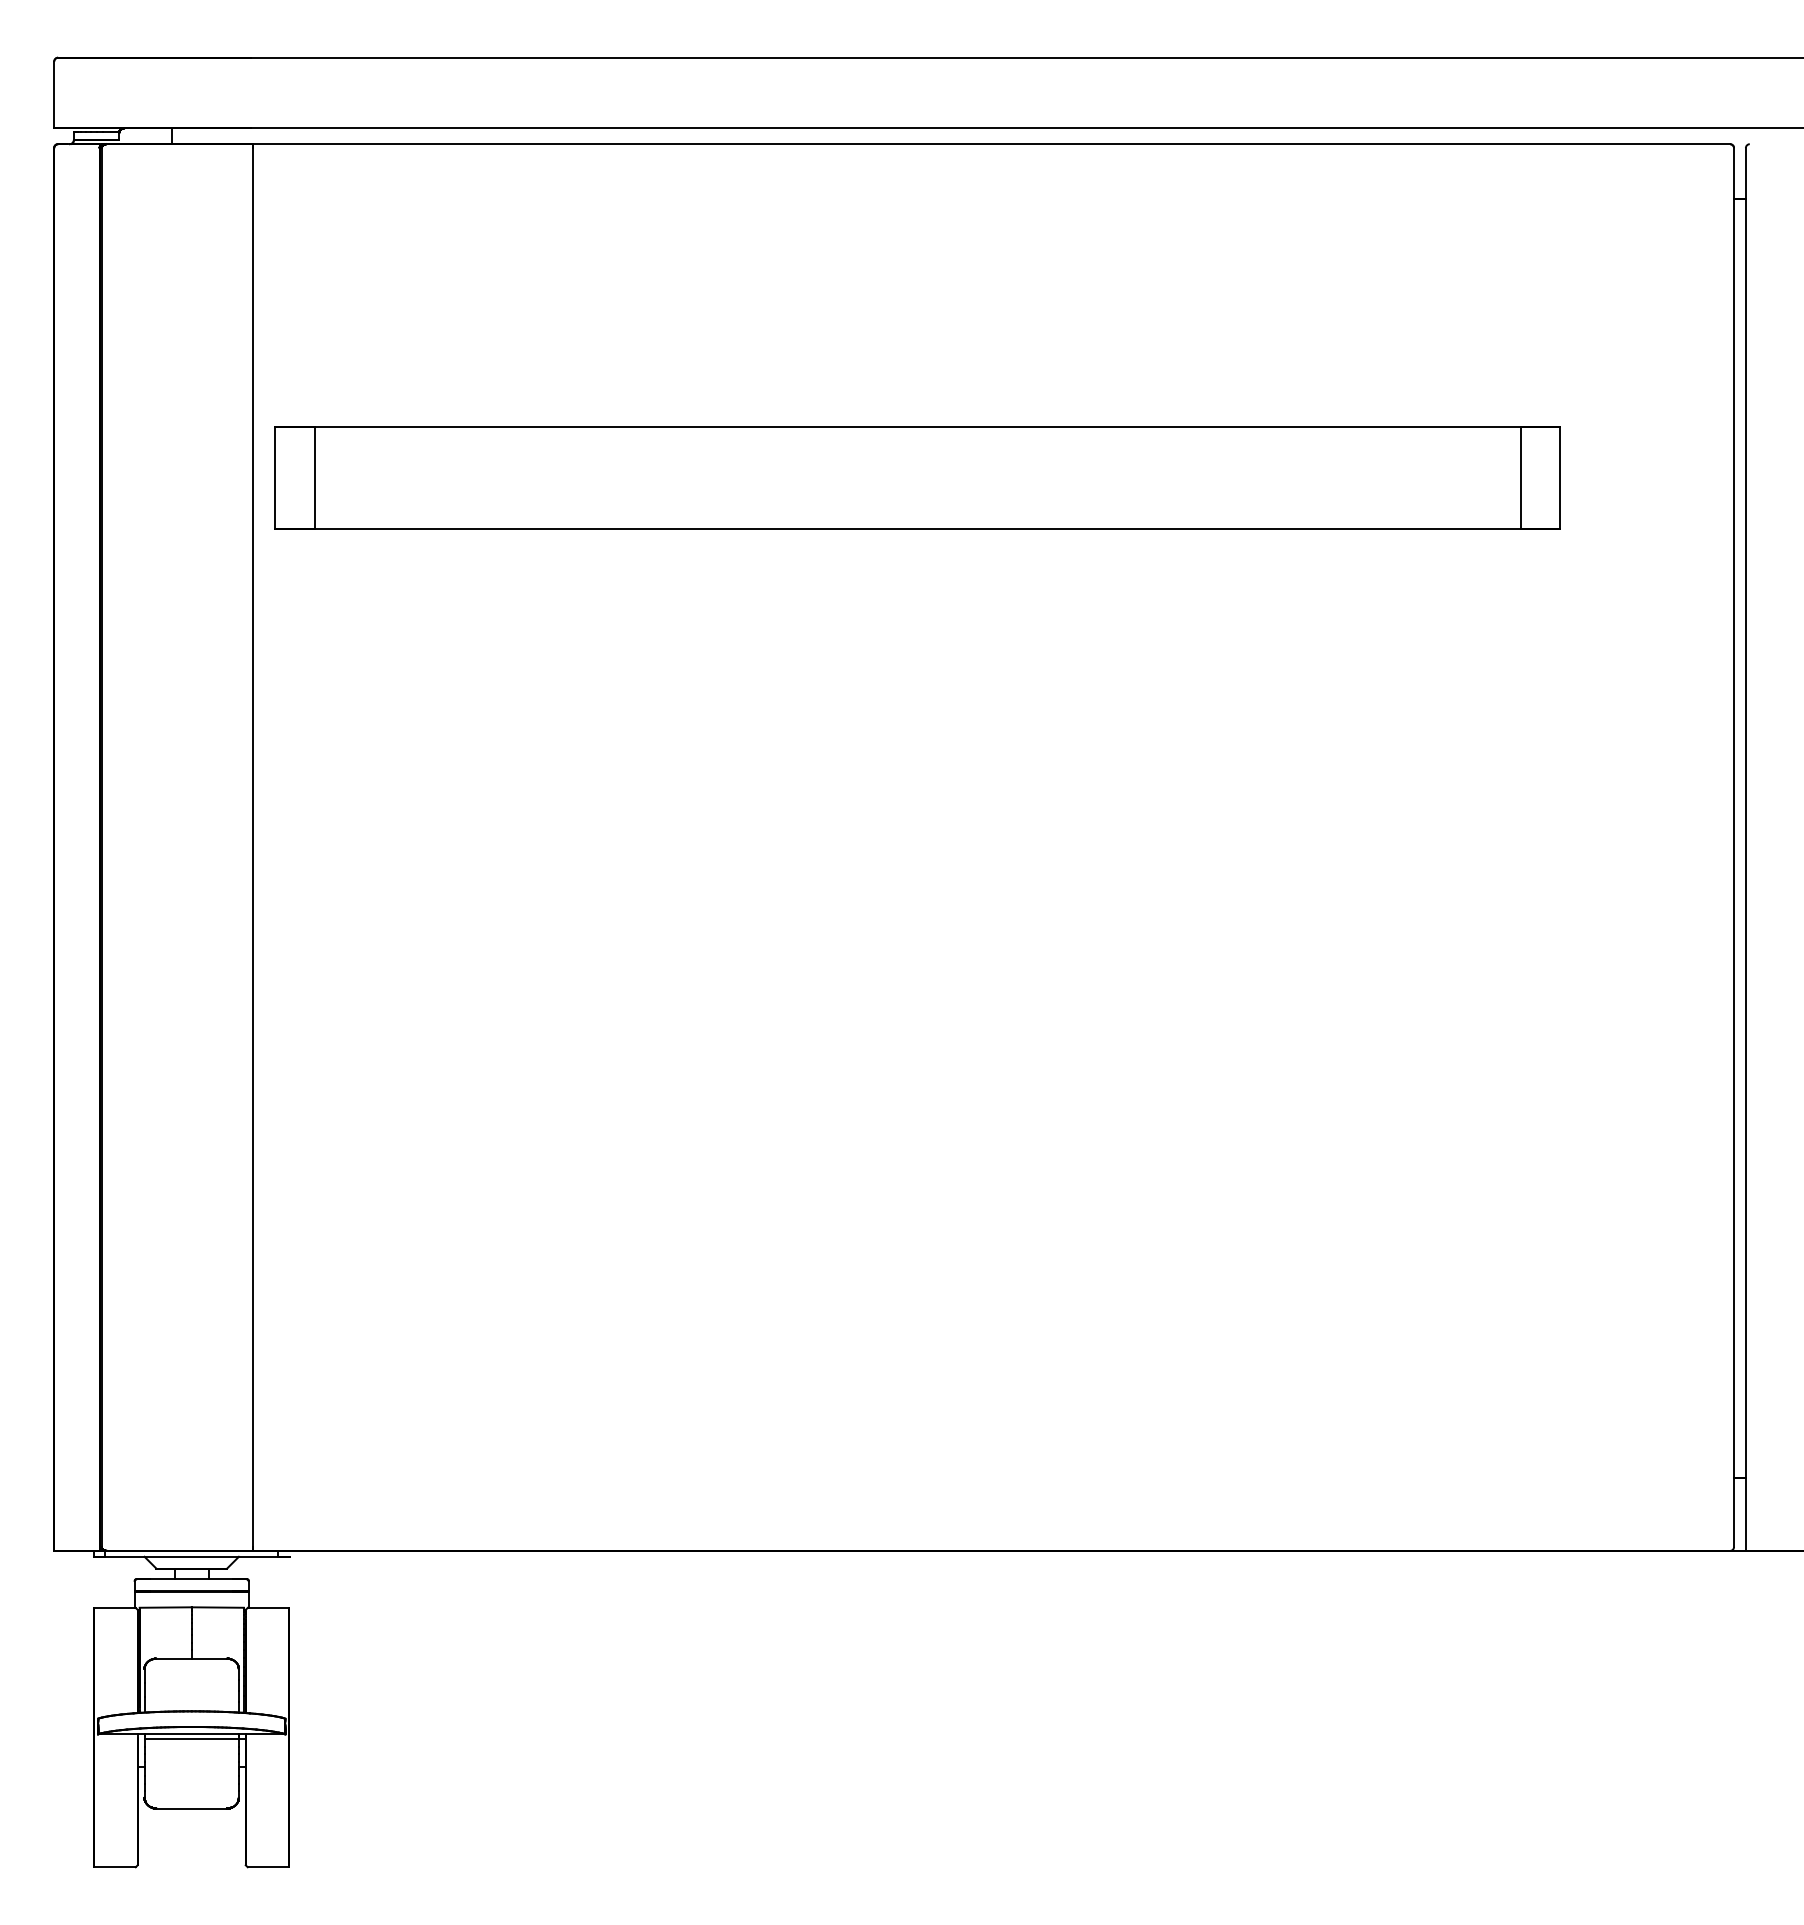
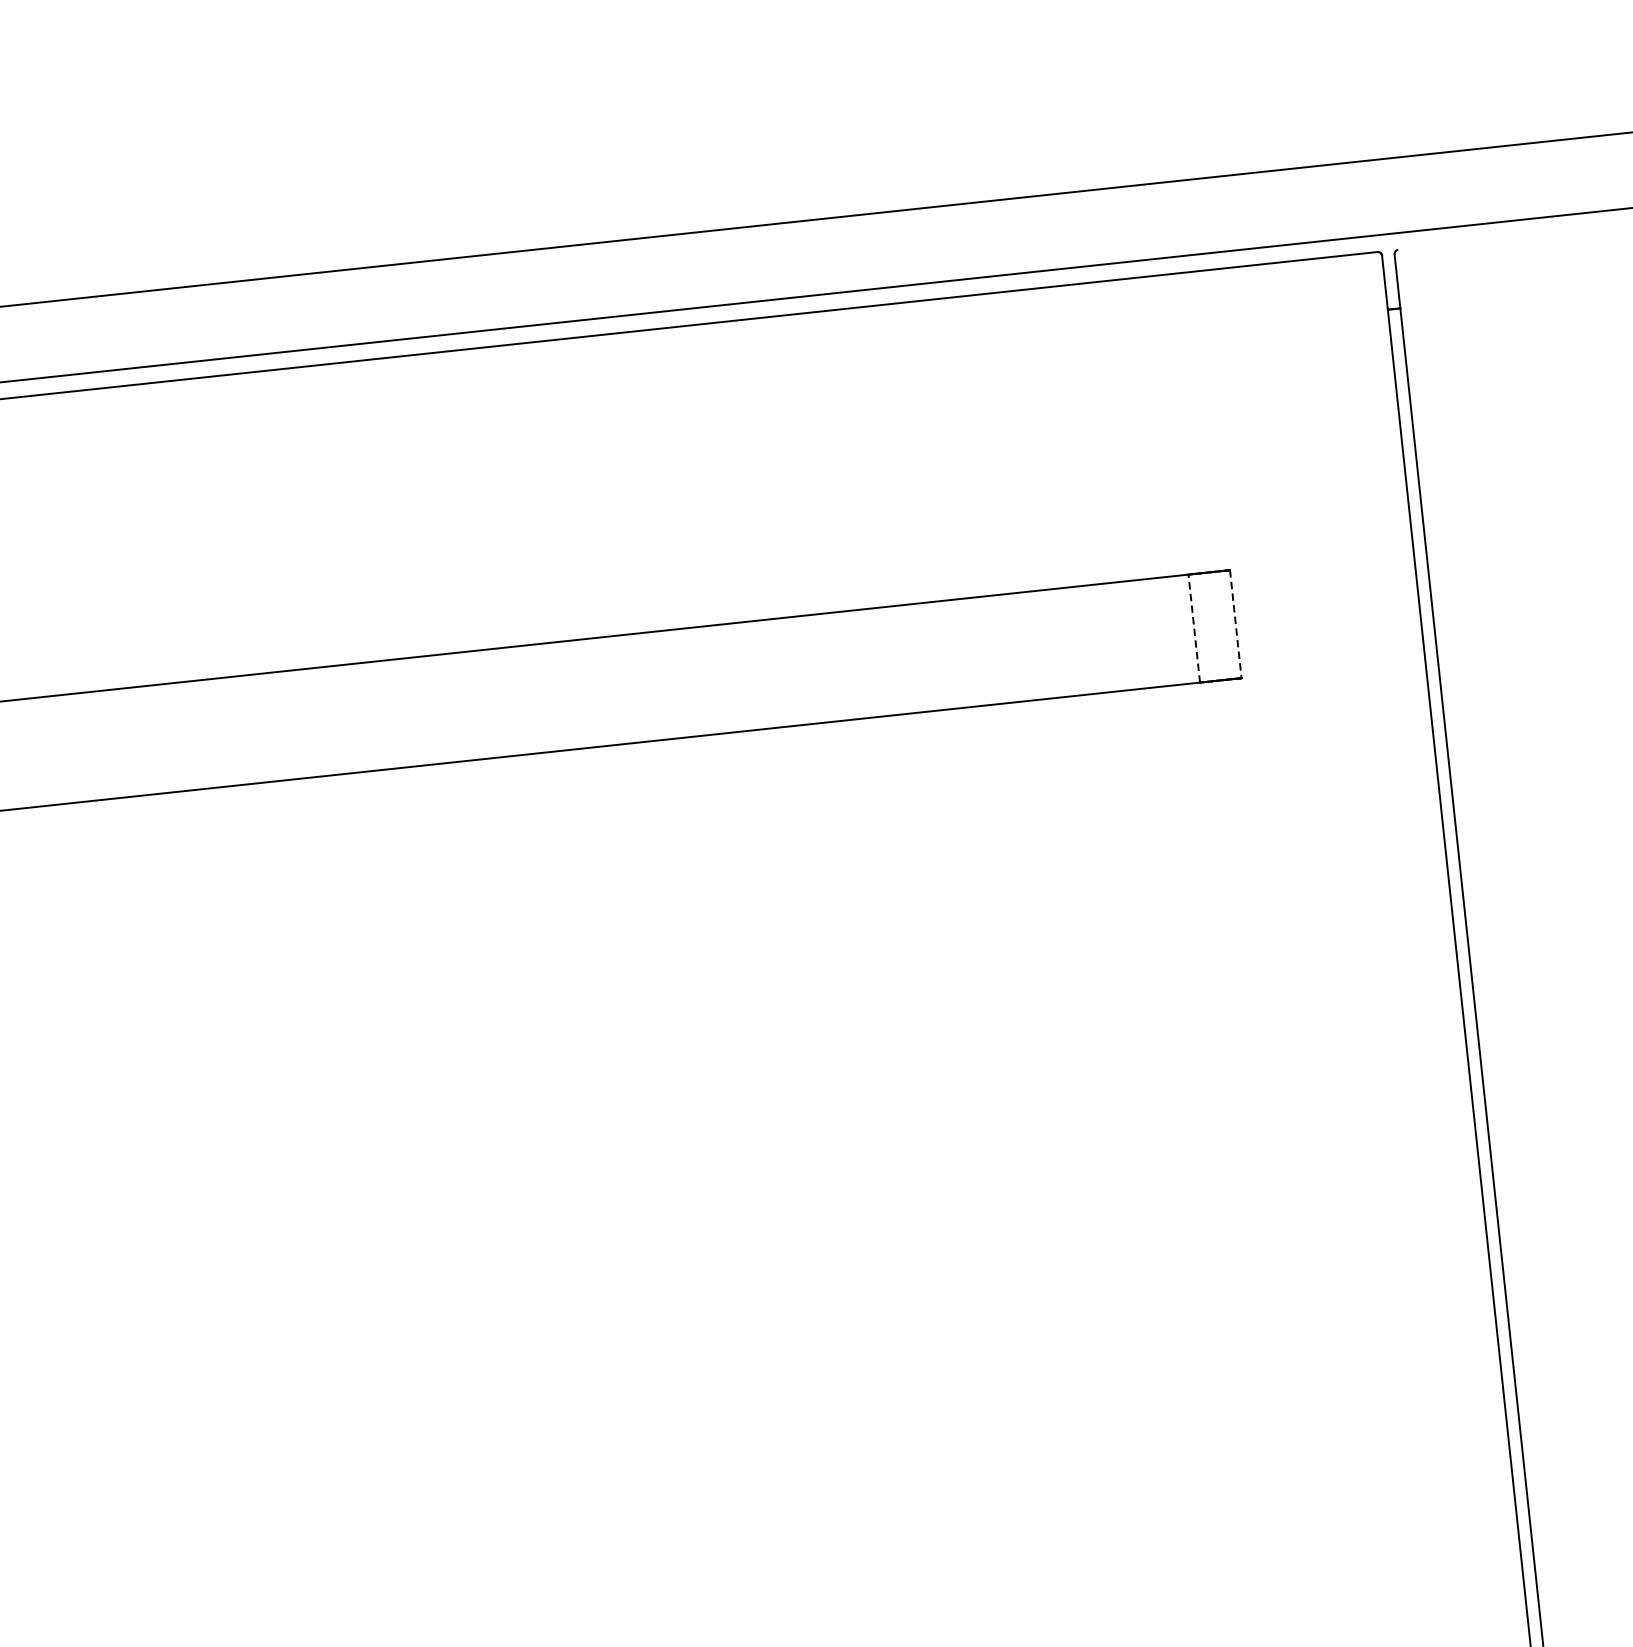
line: (1521, 477) -> (1194, 627), solid -> dashed
line: (1560, 478) -> (1236, 624), solid -> dashed

